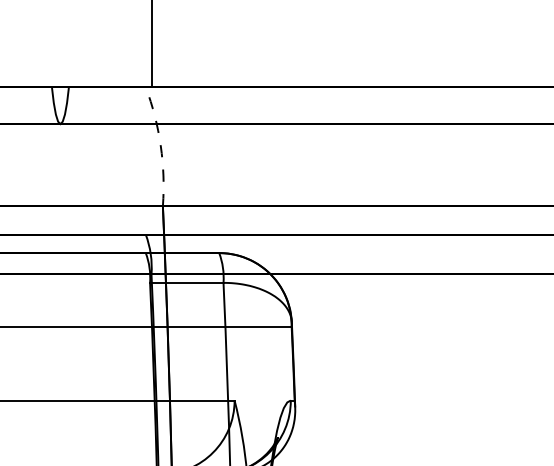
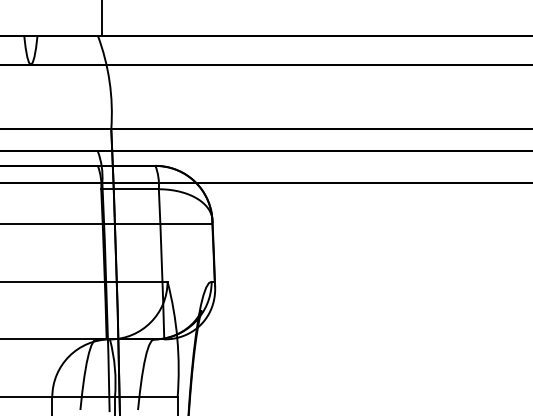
arc: (160, 145) -> (109, 81), dashed -> solid

